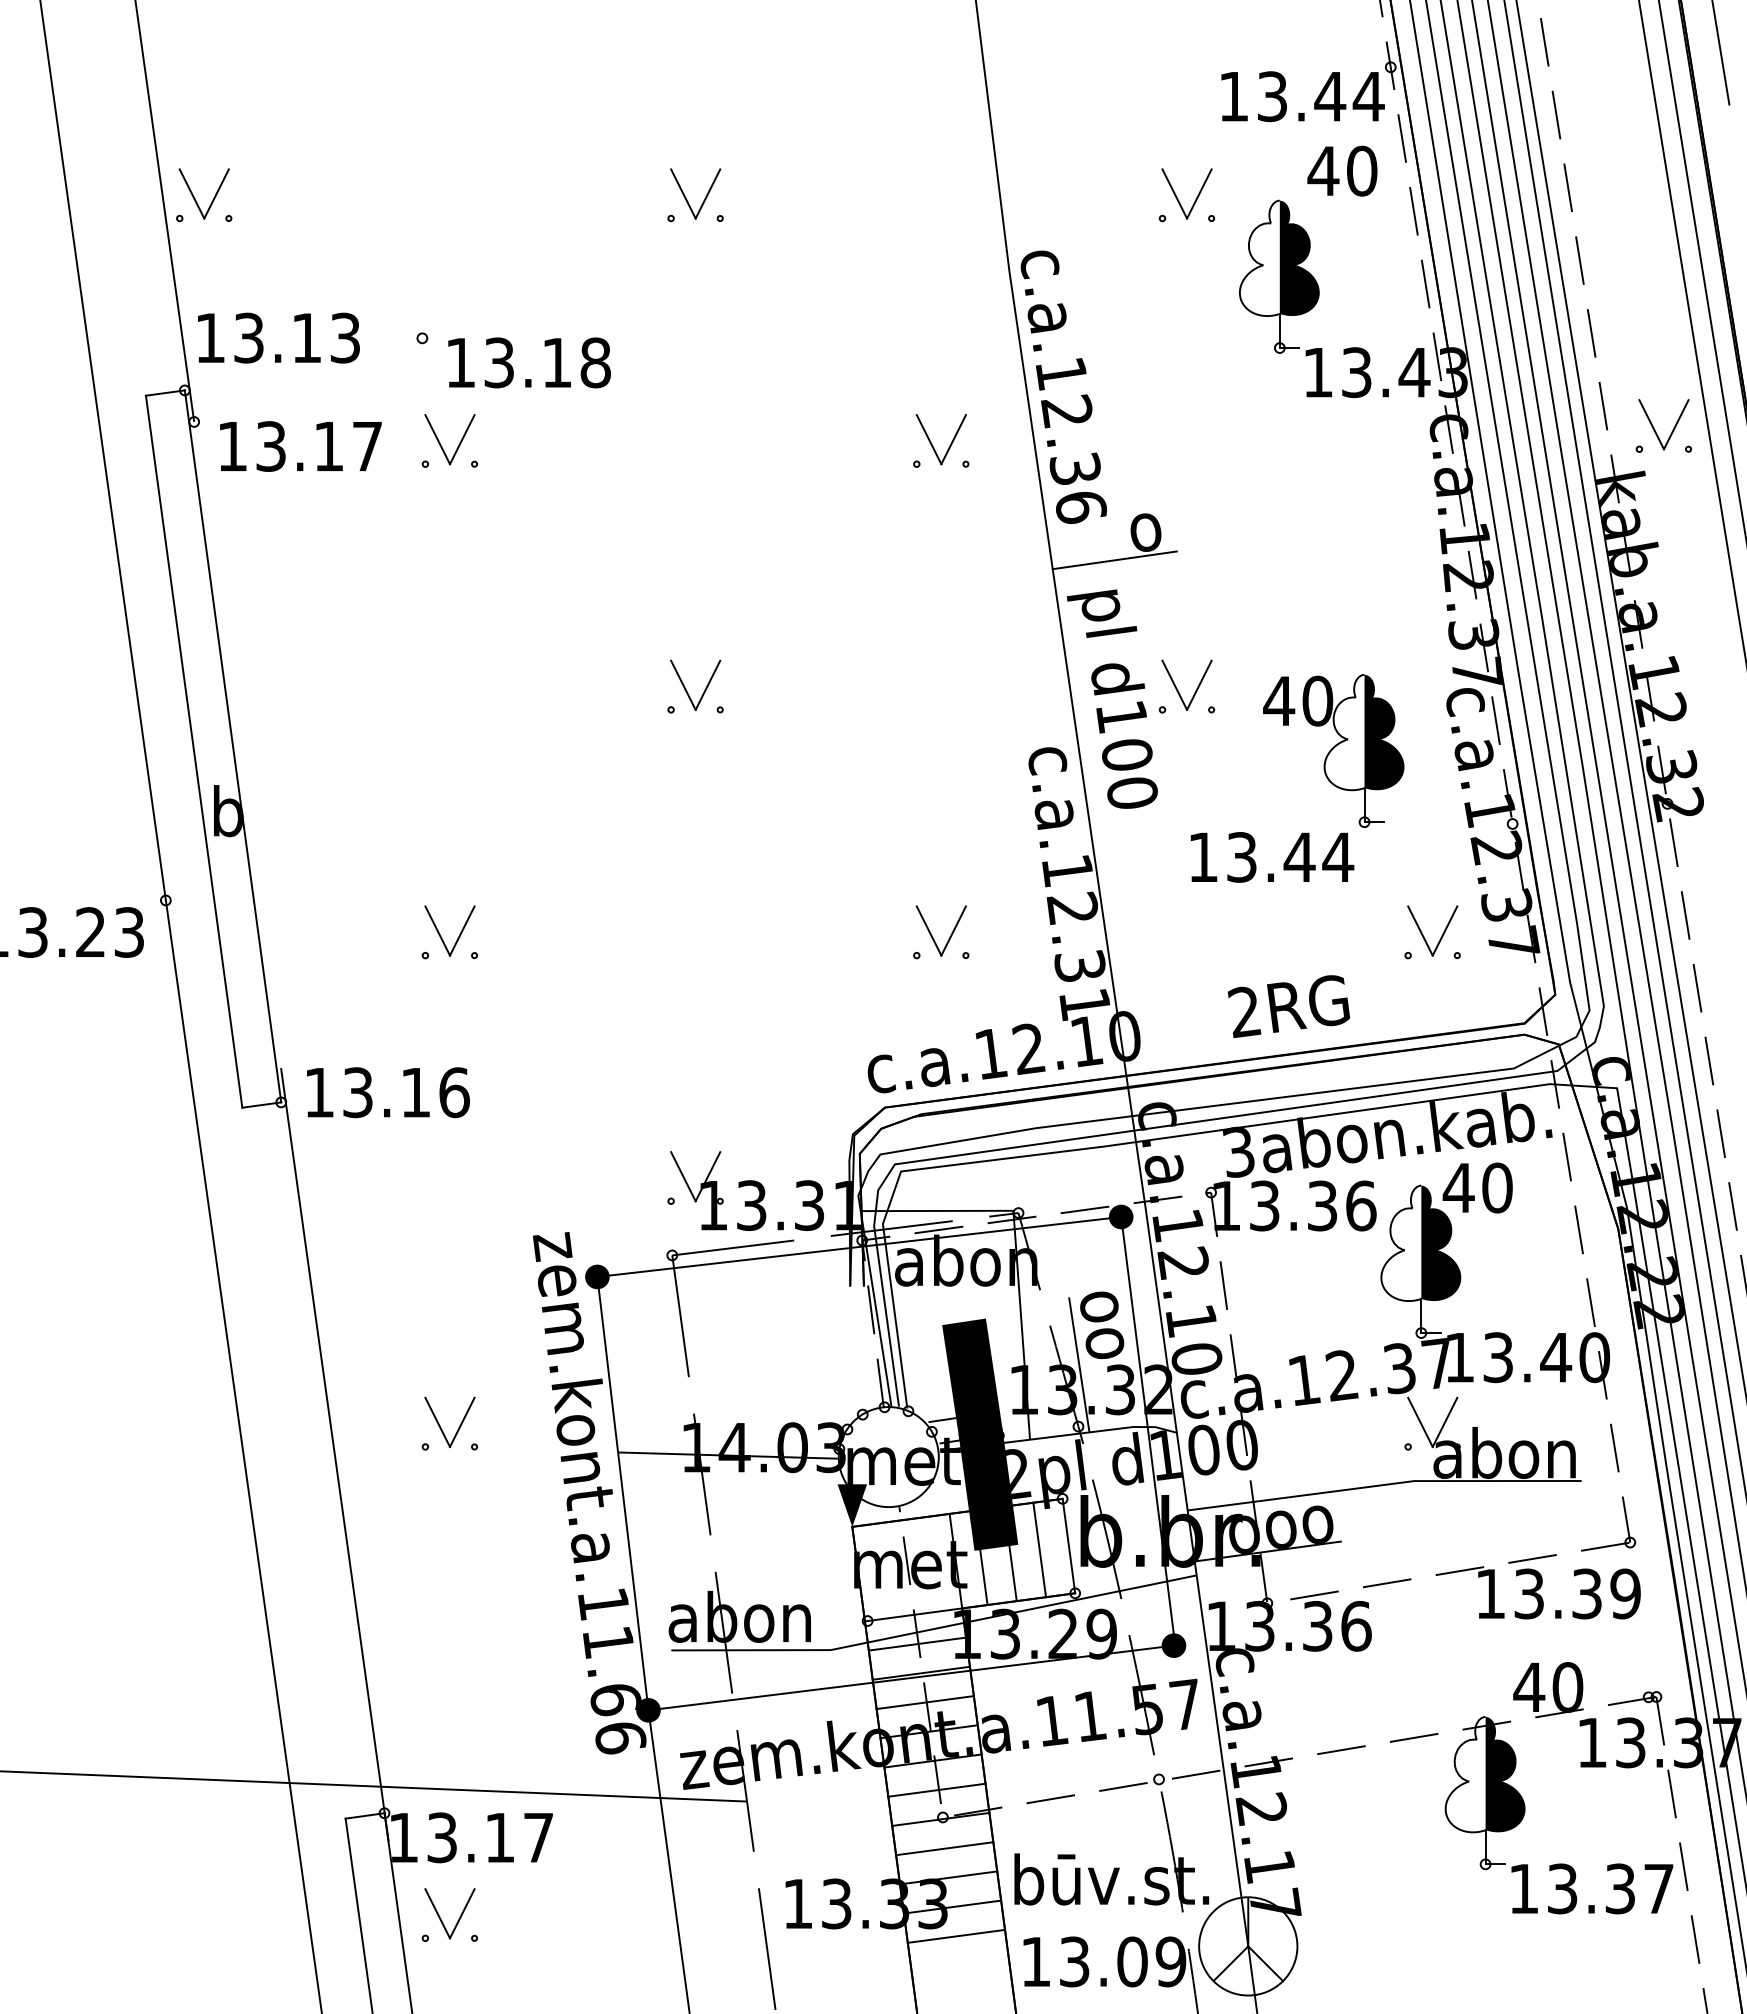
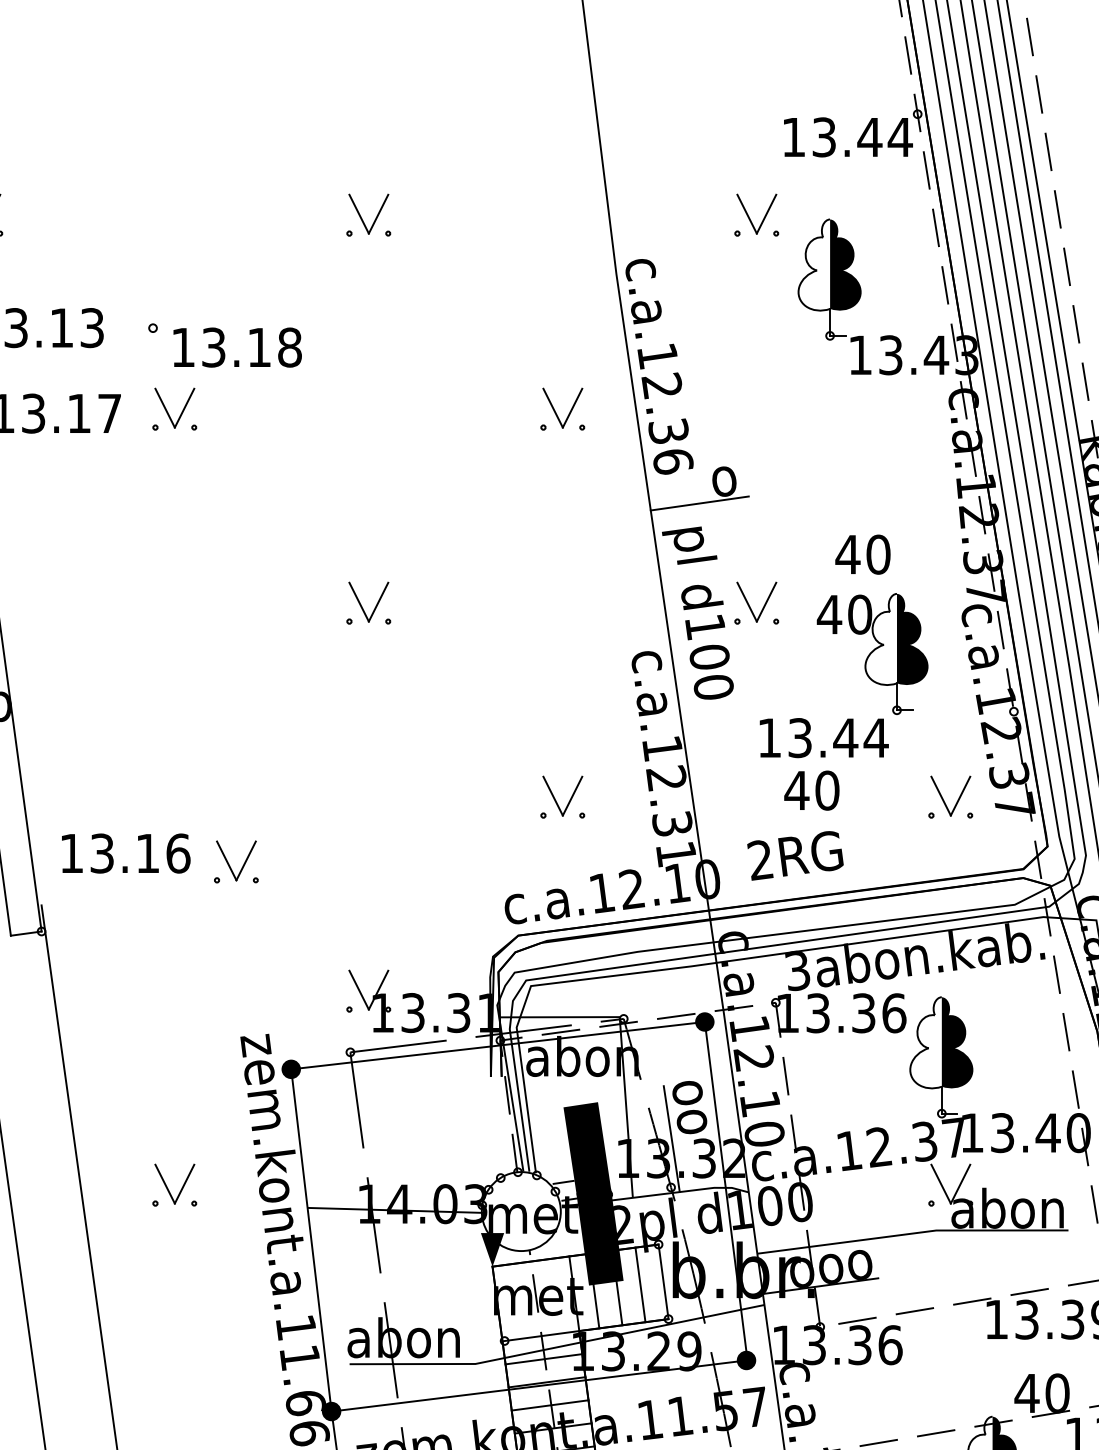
text: (1342, 170) -> (863, 554), moved
part: (441, 936) -> (229, 865), moved
text: (1288, 1006) -> (795, 855), moved
text: (388, 1092) -> (126, 853), moved
text: (1477, 1187) -> (811, 790), moved

